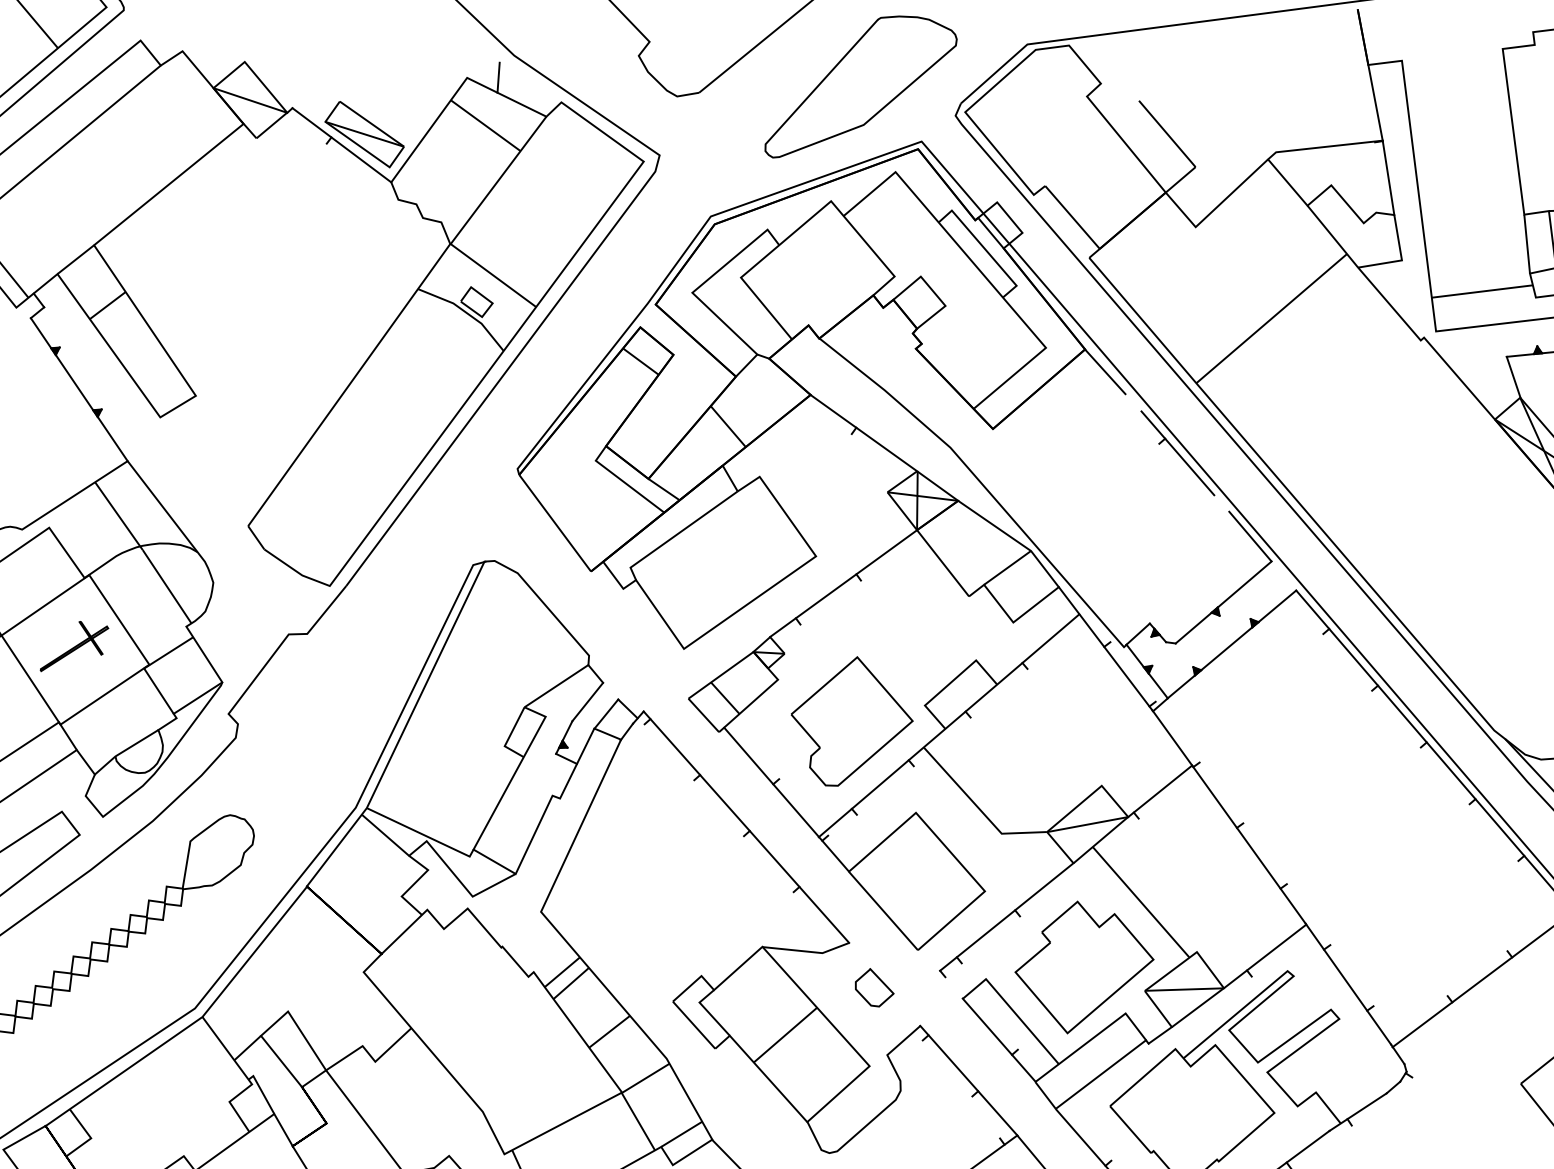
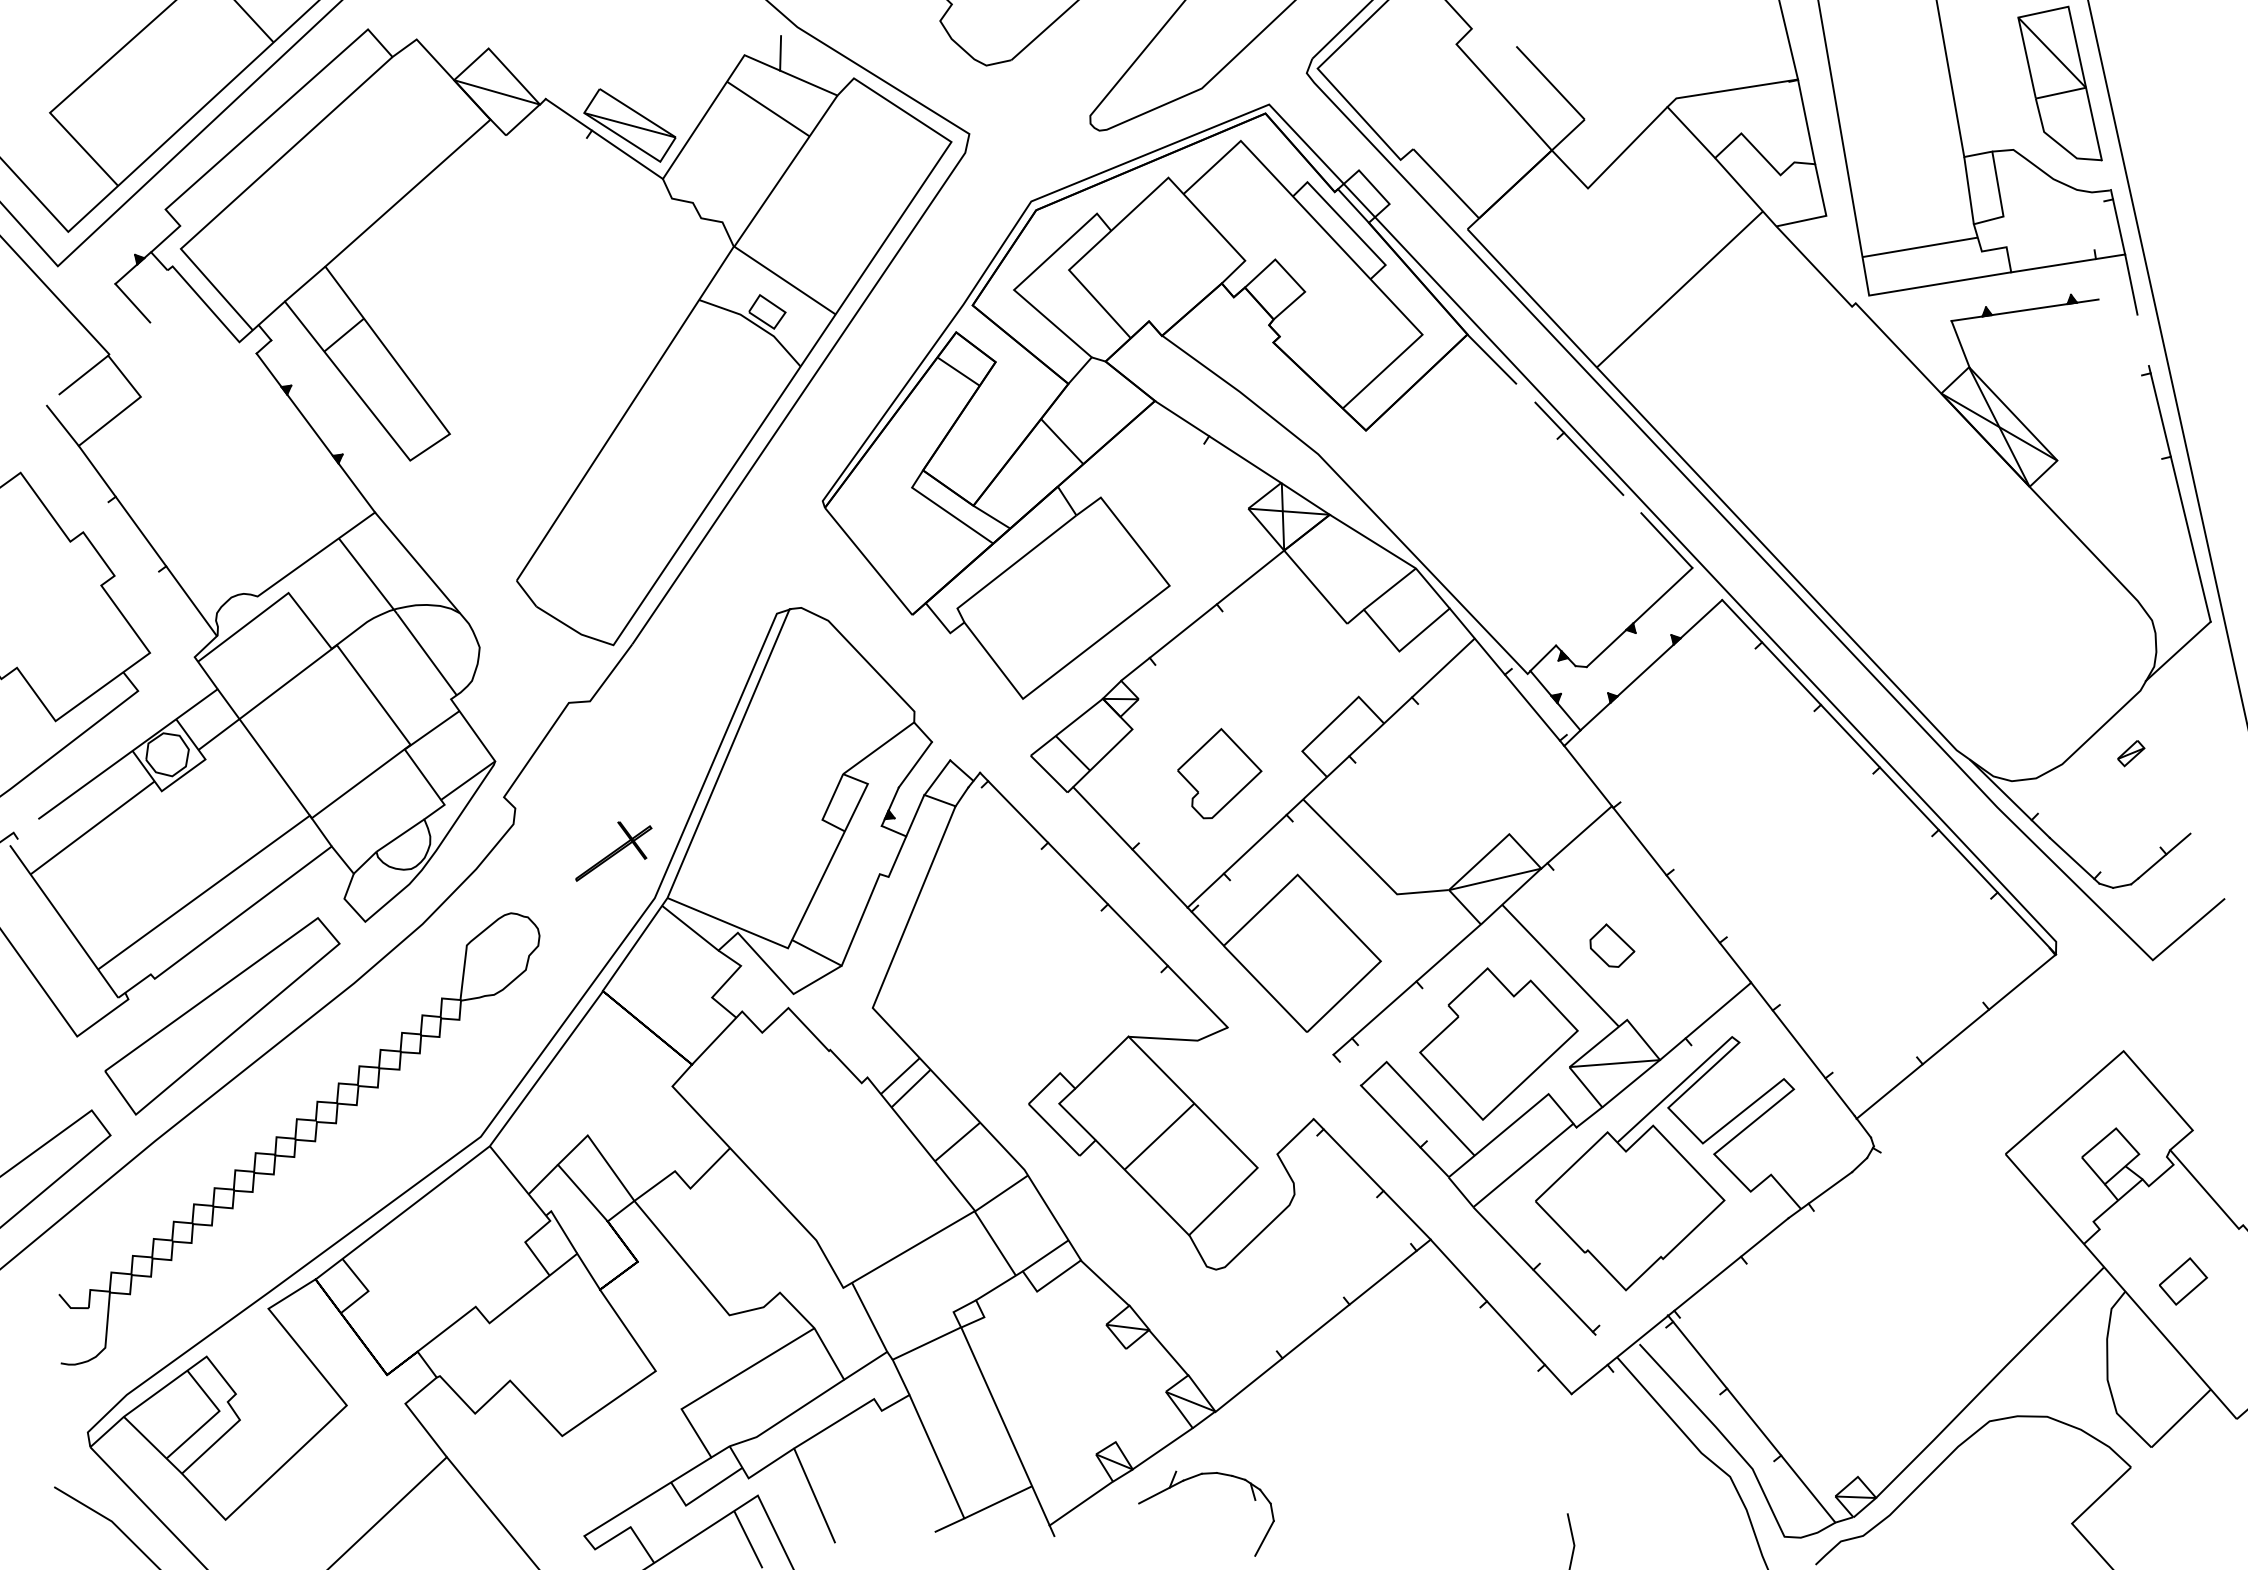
part: (74, 647) -> (613, 851), moved
part: (852, 721) -> (1219, 773), size x0.6
part: (874, 987) -> (1612, 945), moved

